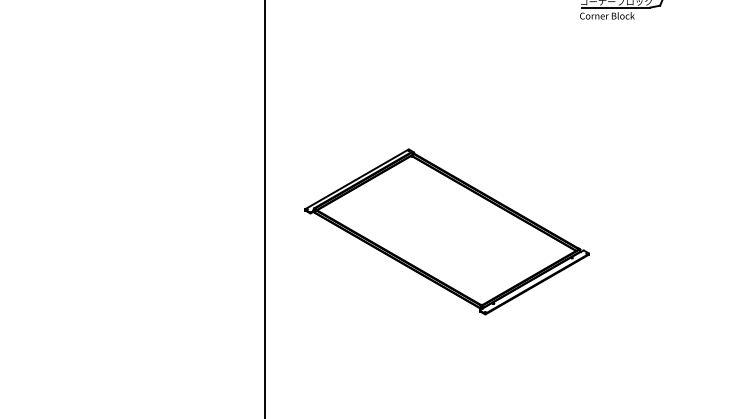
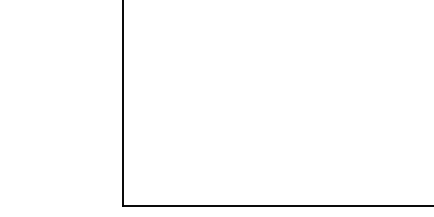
part: (446, 231) -> (214, 103), removed

